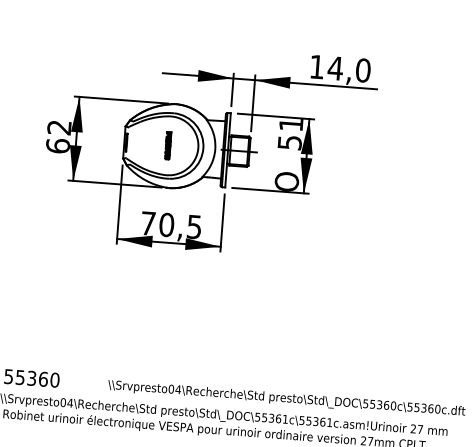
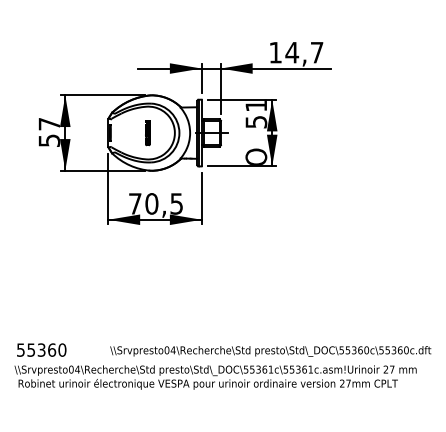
text: (362, 70) -> (316, 52), 14,0 -> 14,7
text: (58, 136) -> (49, 132), 62 -> 57

